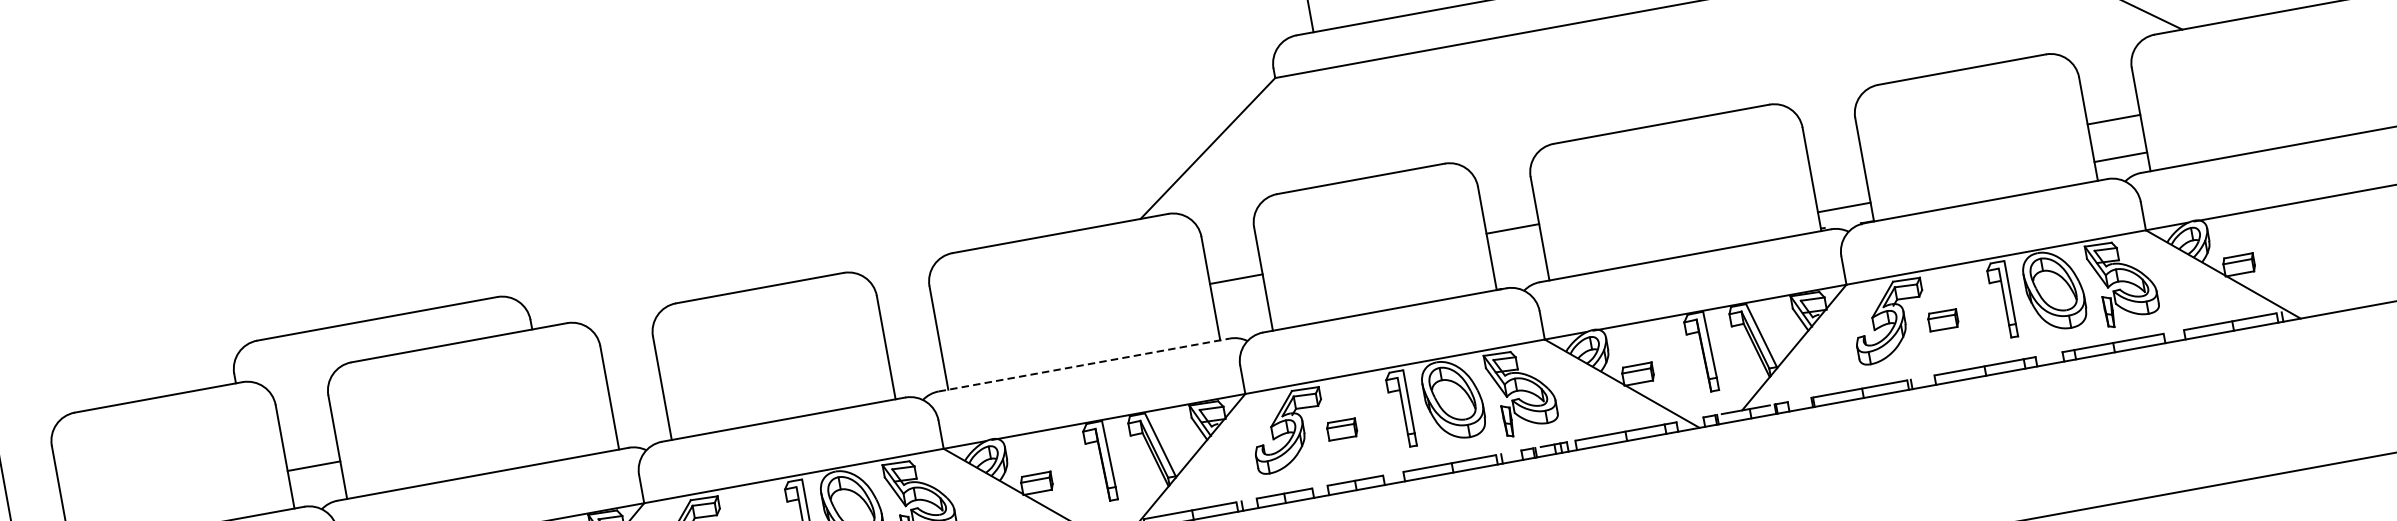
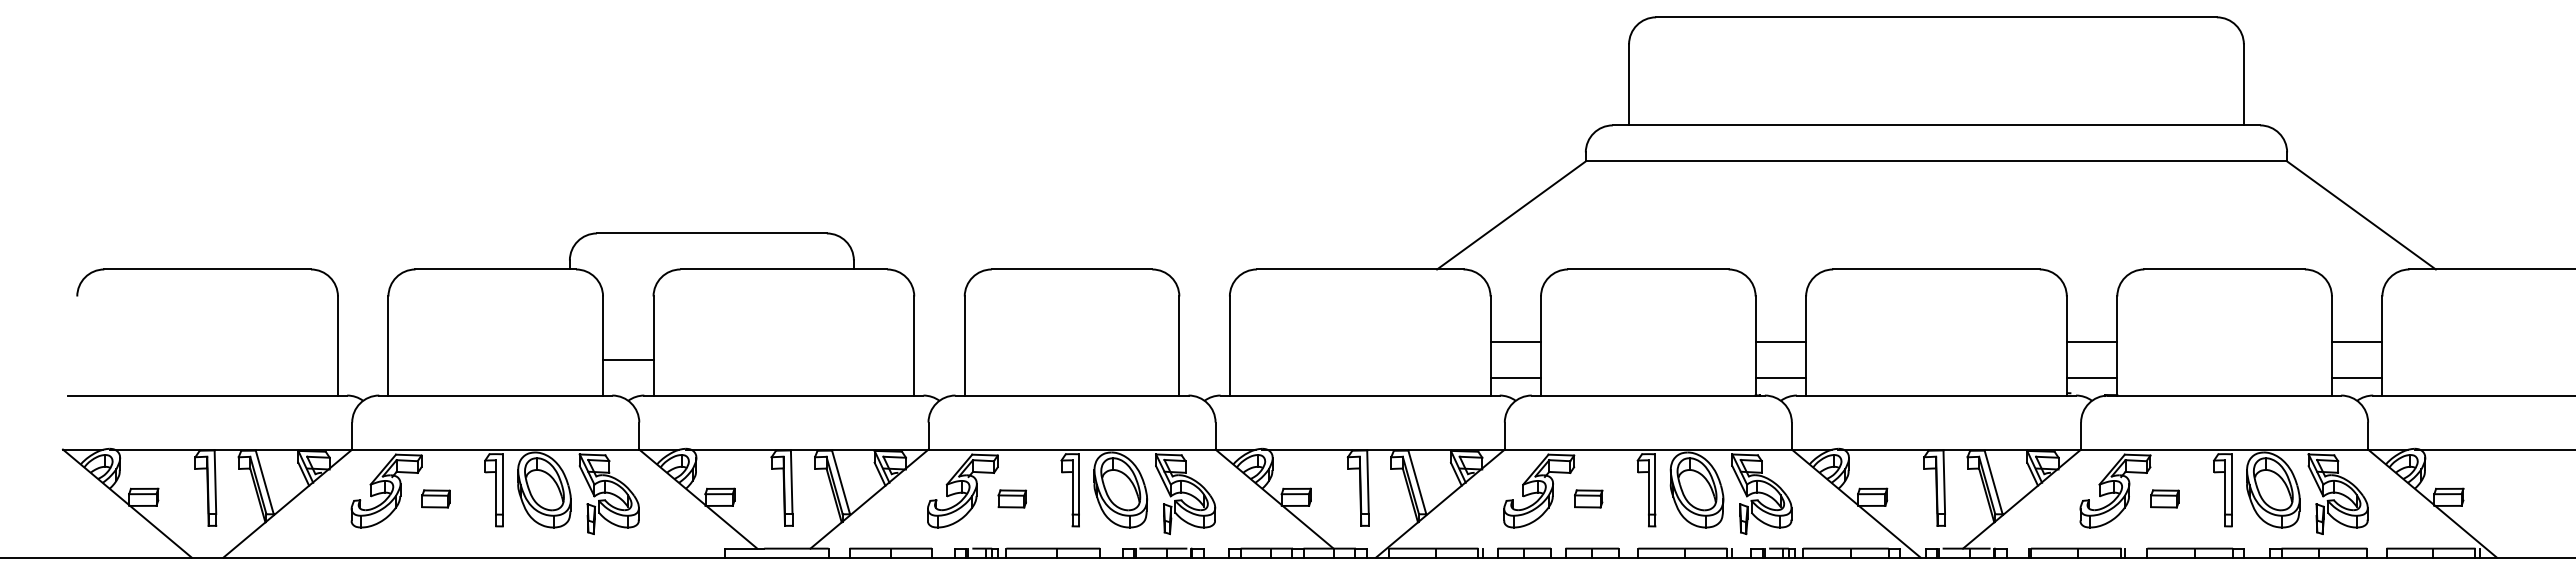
line: (1836, 170) -> (2091, 341), added
line: (1519, 266) -> (1780, 377), added
line: (1242, 316) -> (1515, 377), added
line: (1084, 364) -> (1360, 395), dashed -> solid

